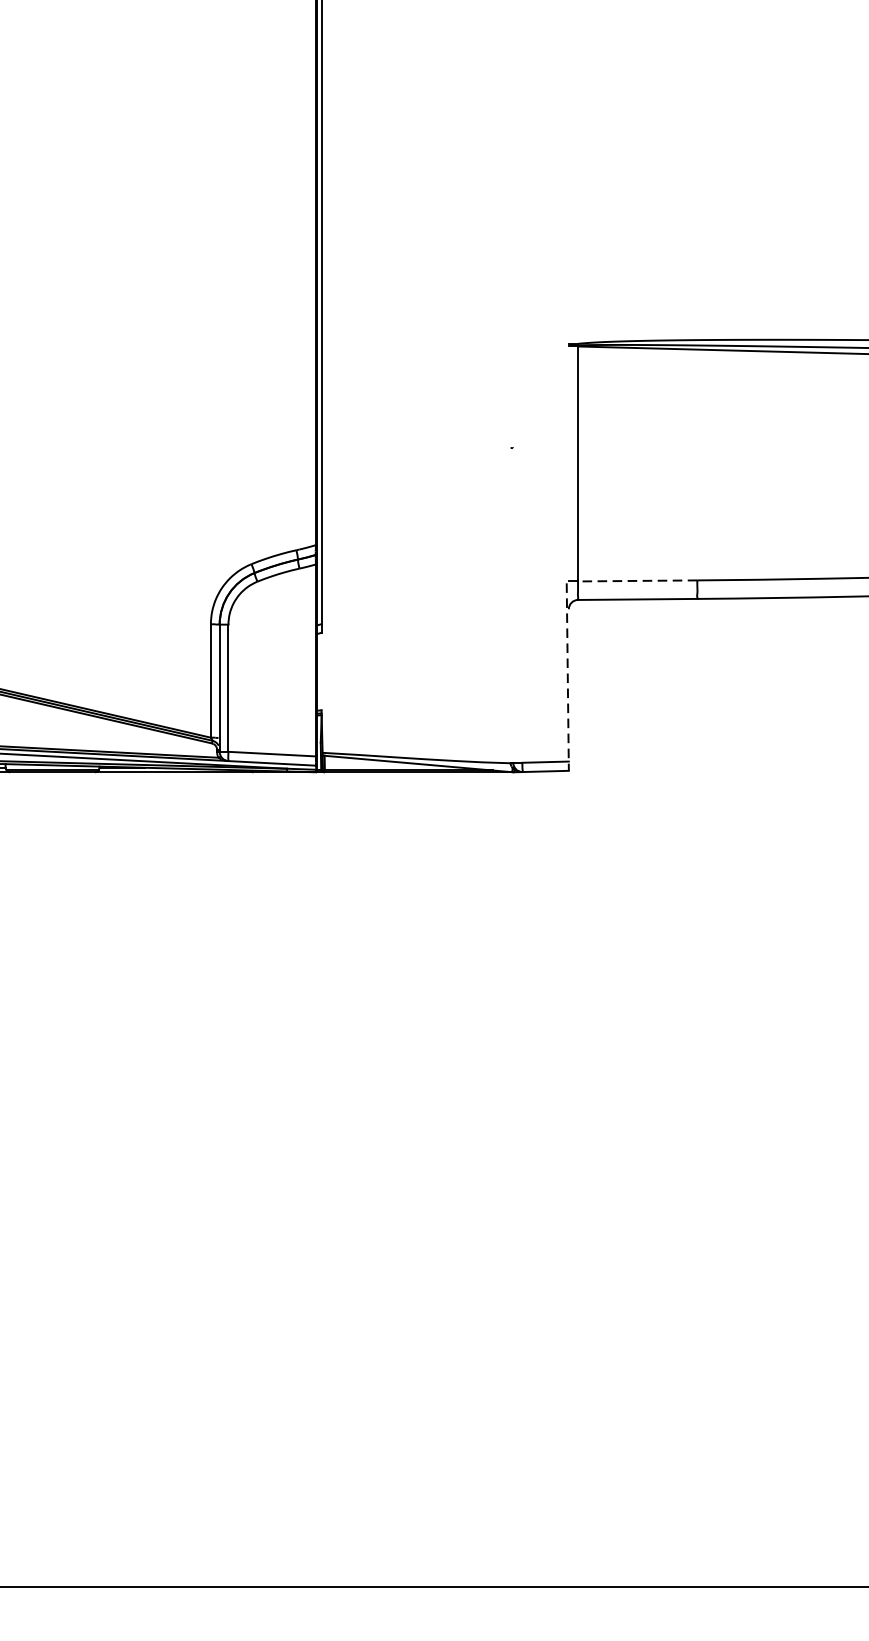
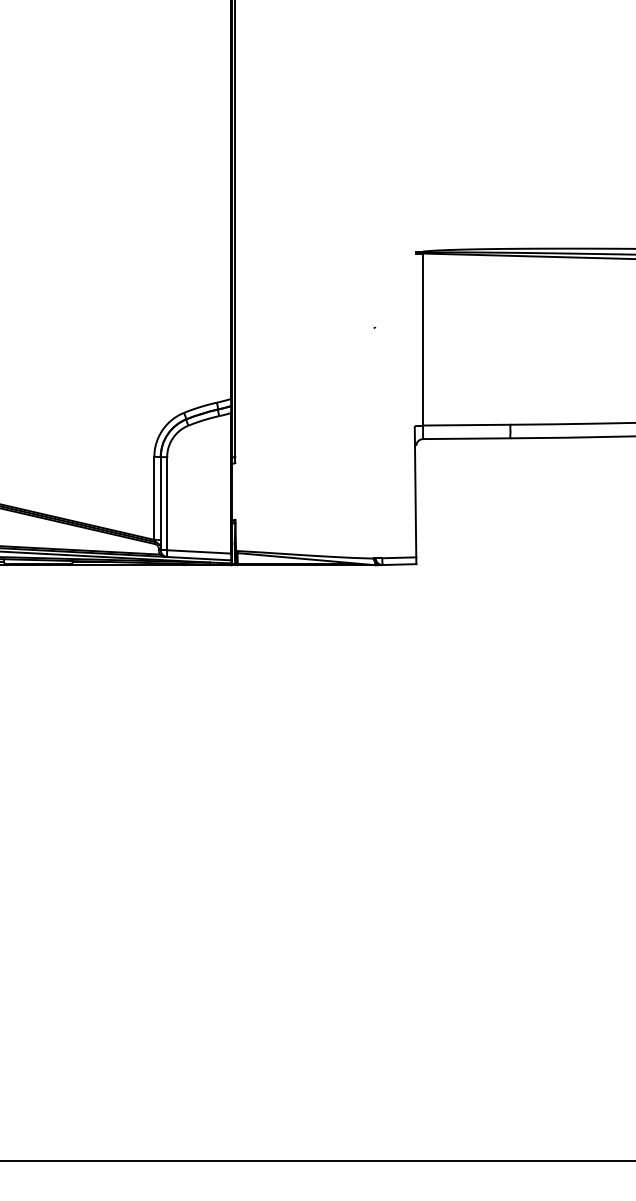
line: (637, 581) -> (466, 425), dashed -> solid
line: (567, 677) -> (415, 495), dashed -> solid

